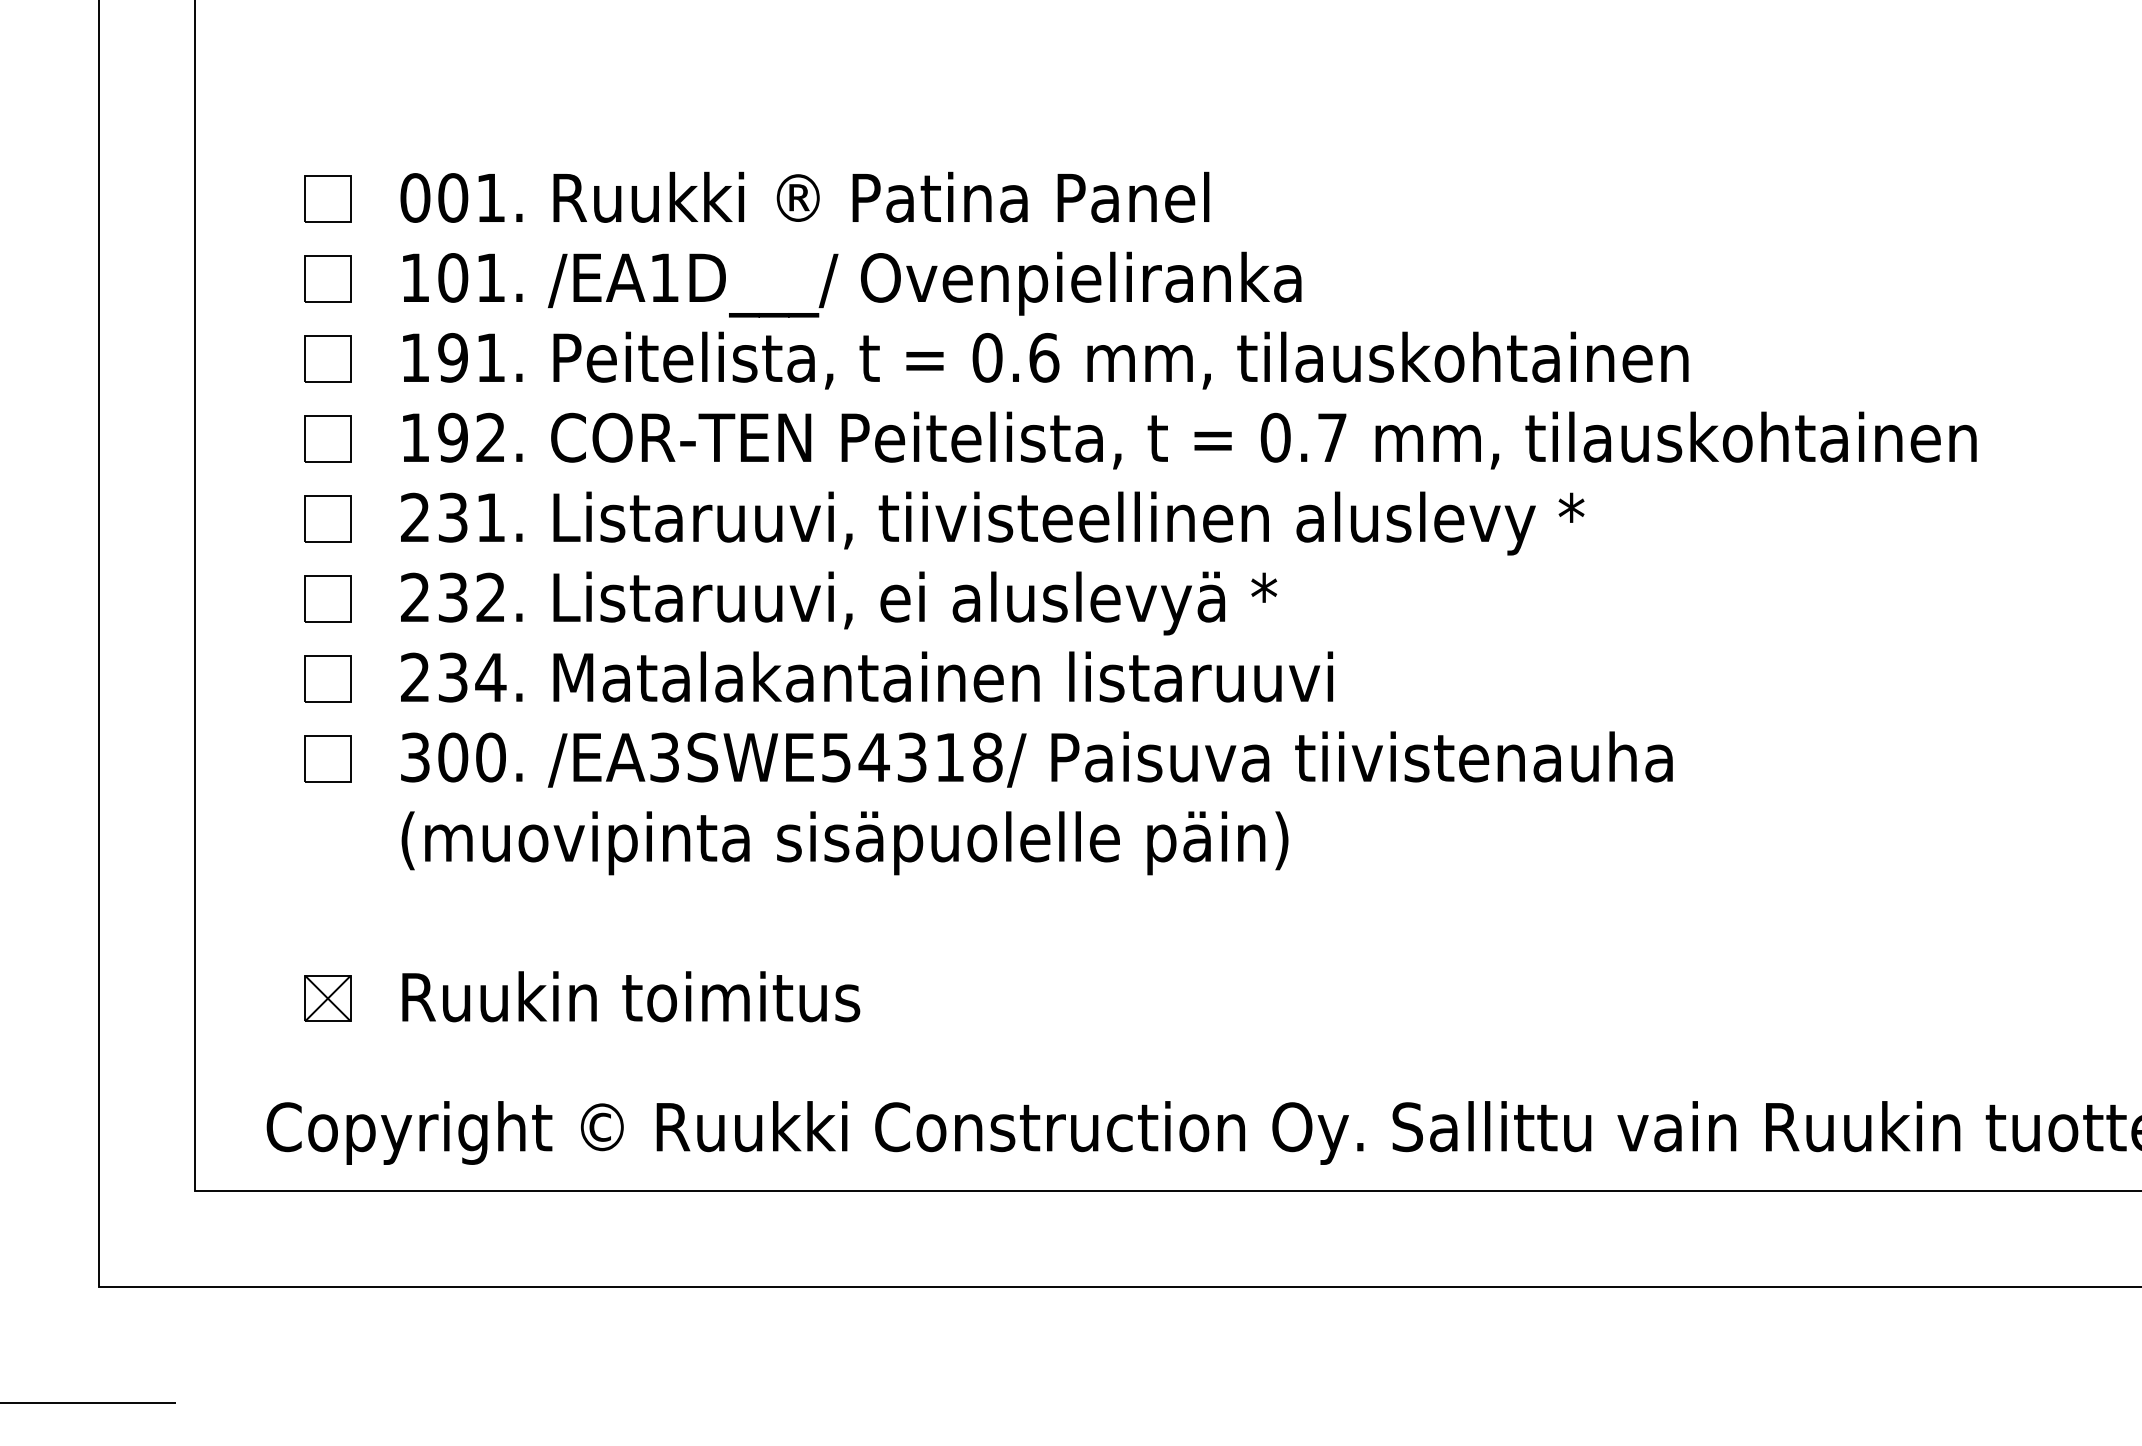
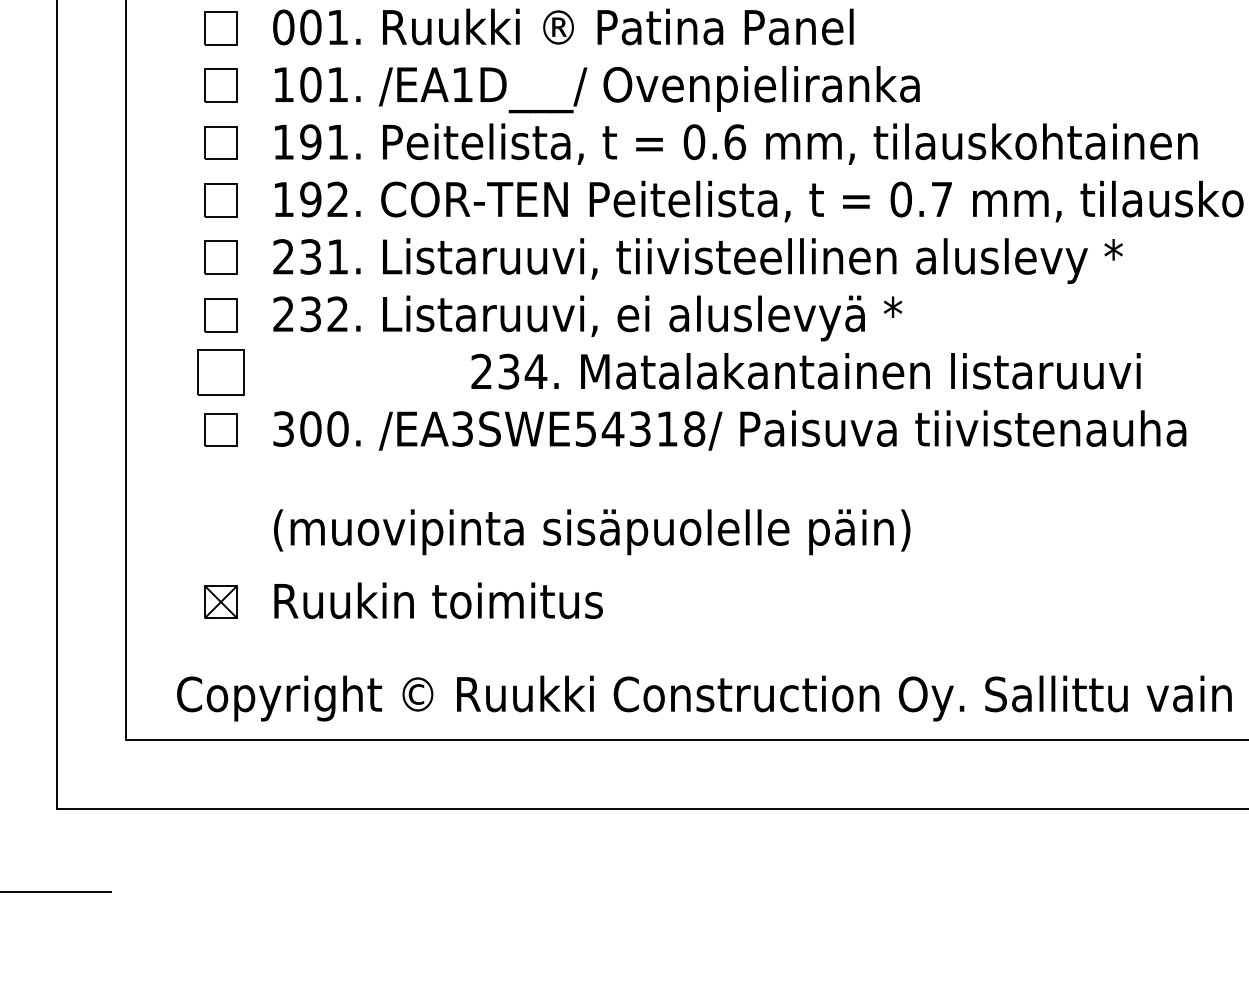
text: (866, 676) -> (805, 370), moved
part: (327, 678) -> (220, 372), size x1.4
text: (844, 843) -> (591, 532), moved

